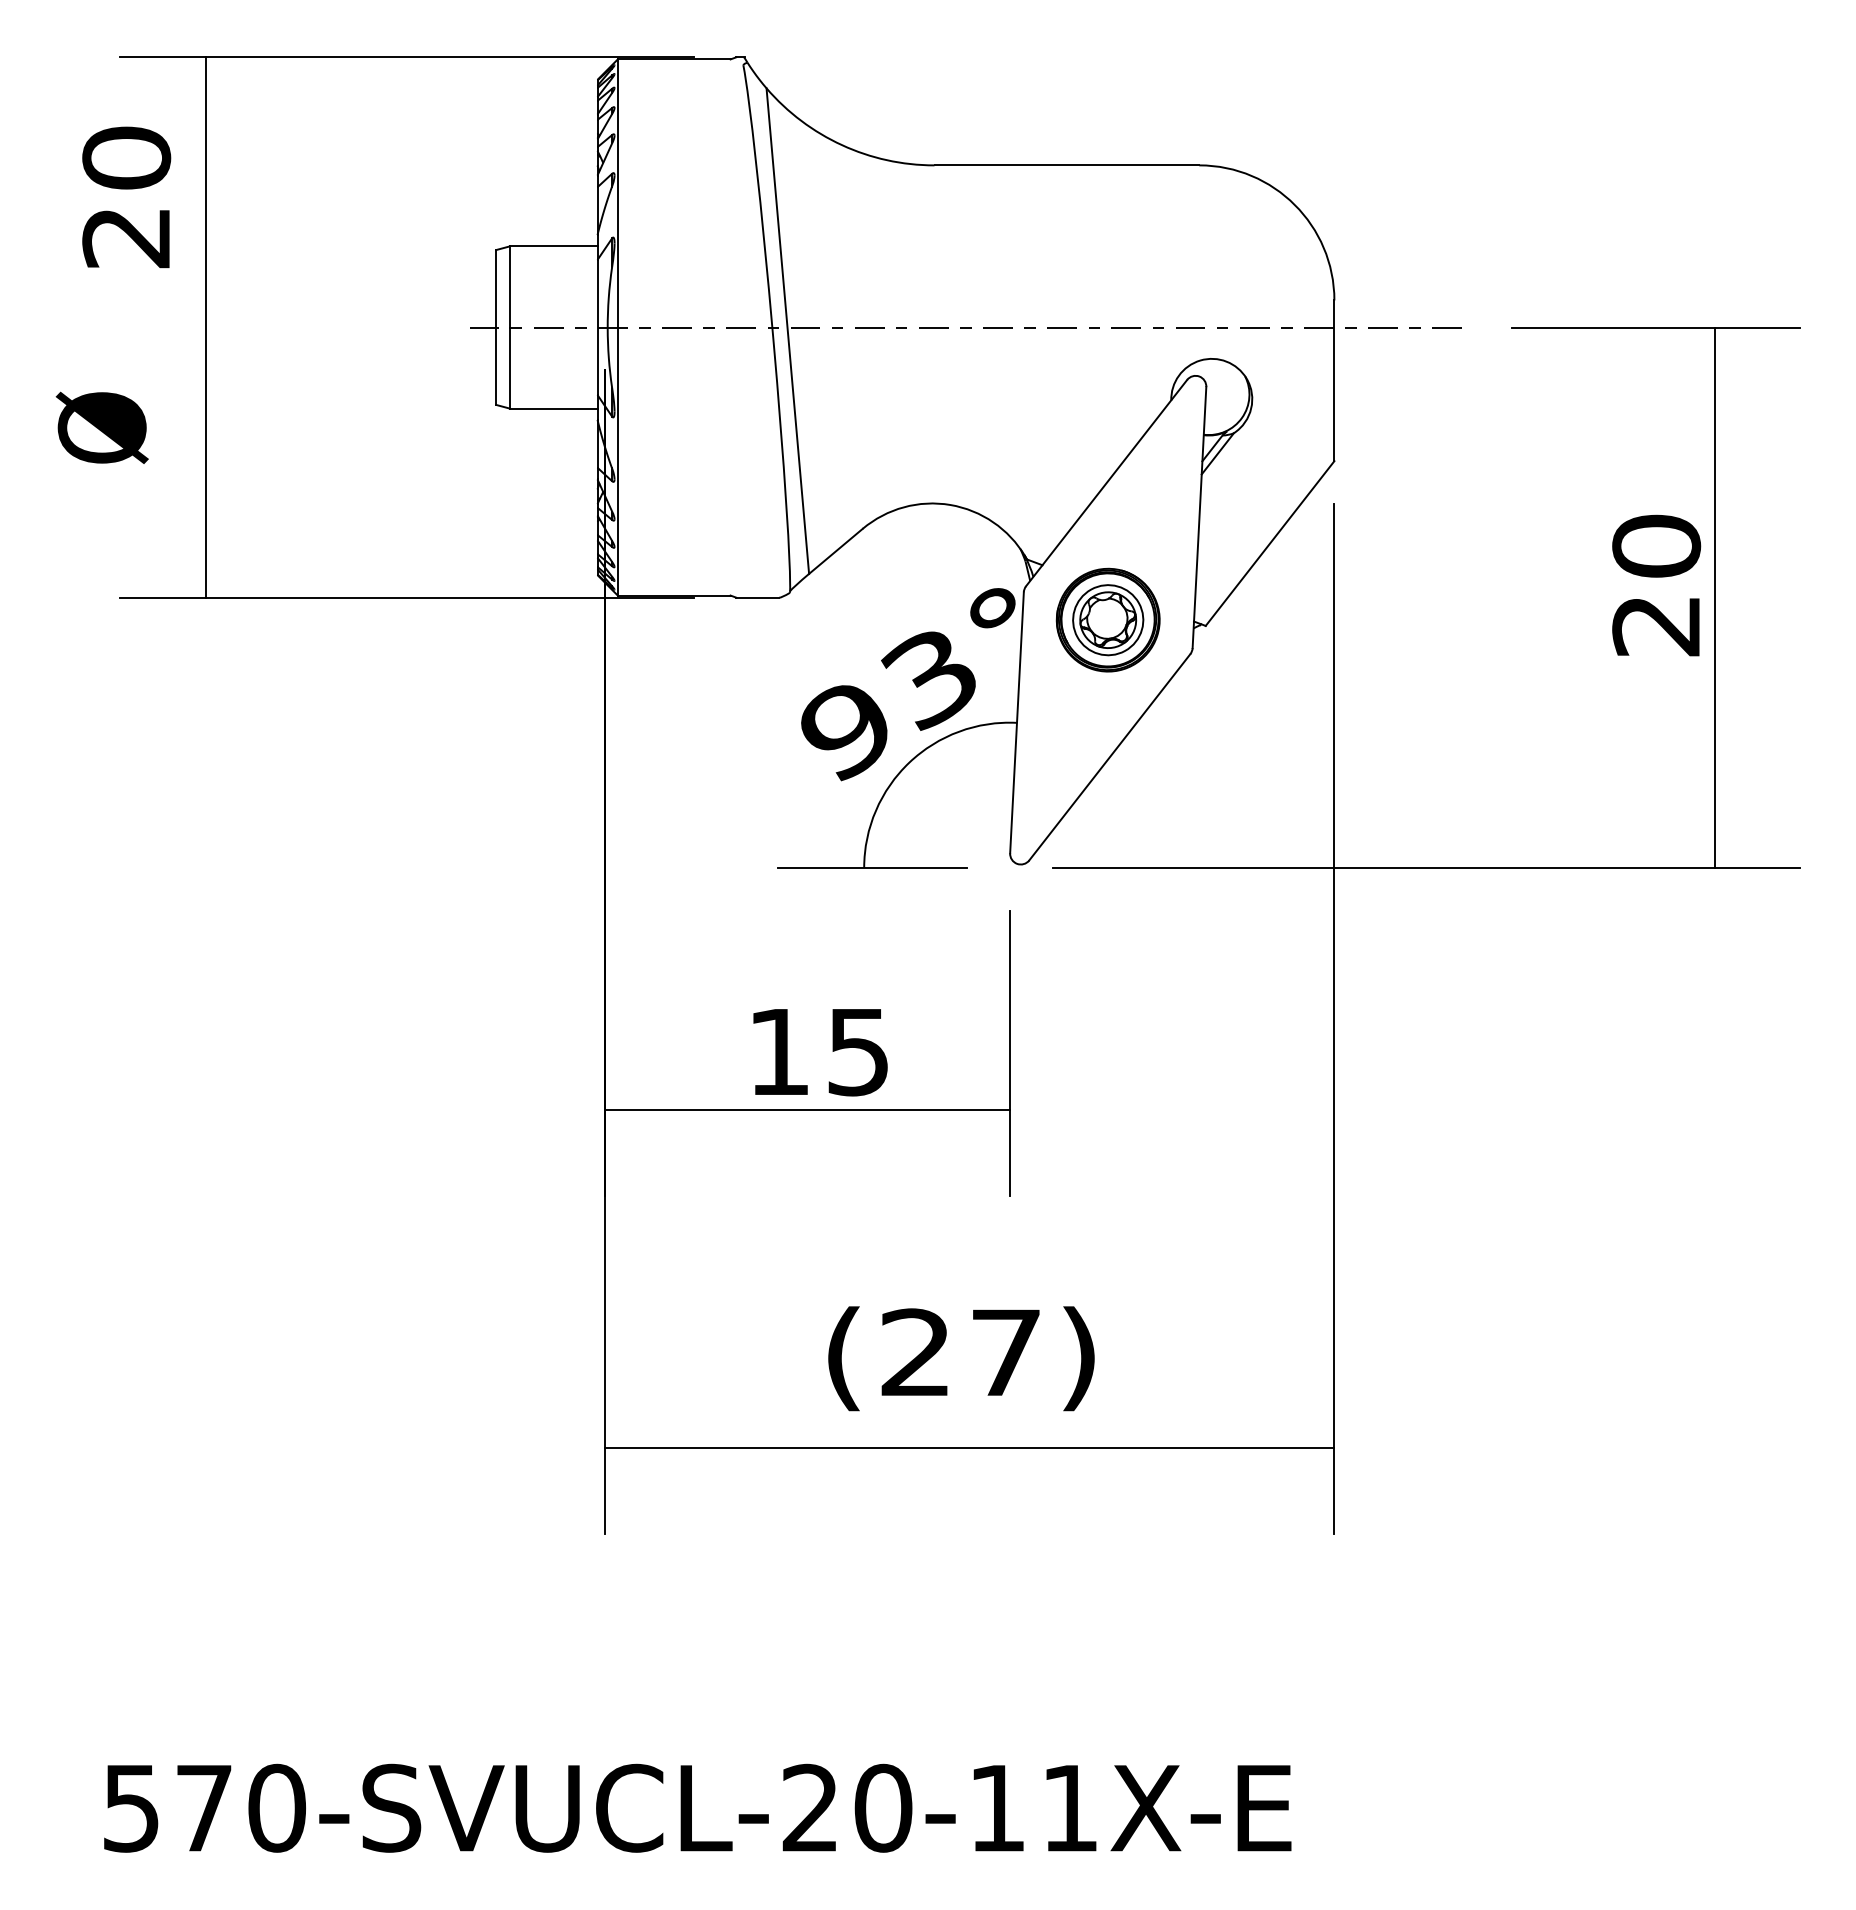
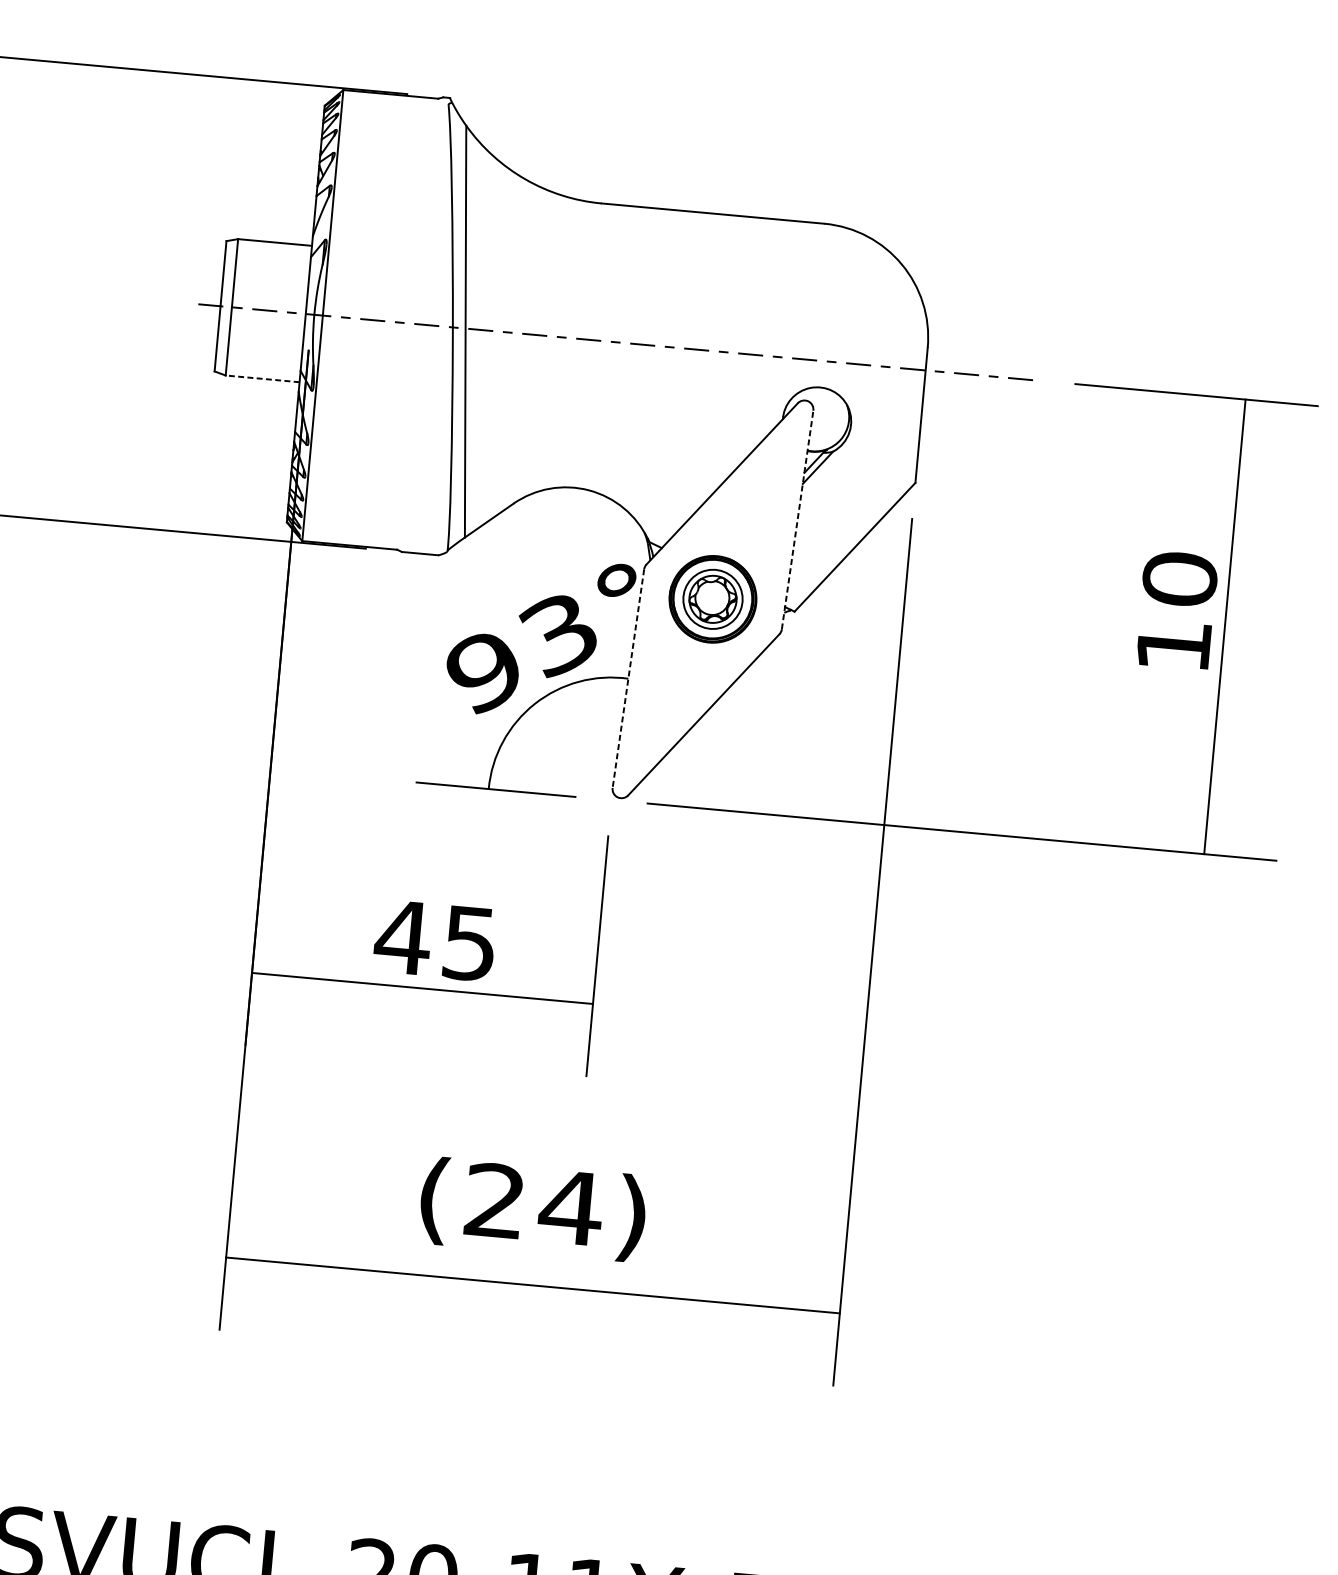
line: (553, 408) -> (262, 378), solid -> dashed
line: (1199, 517) -> (797, 519), solid -> dashed
text: (1655, 626) -> (1172, 646), 20 -> 10
line: (1017, 722) -> (628, 678), solid -> dashed
text: (778, 1051) -> (402, 936), 15 -> 45
text: (1005, 1352) -> (570, 1207), (27) -> (24)

